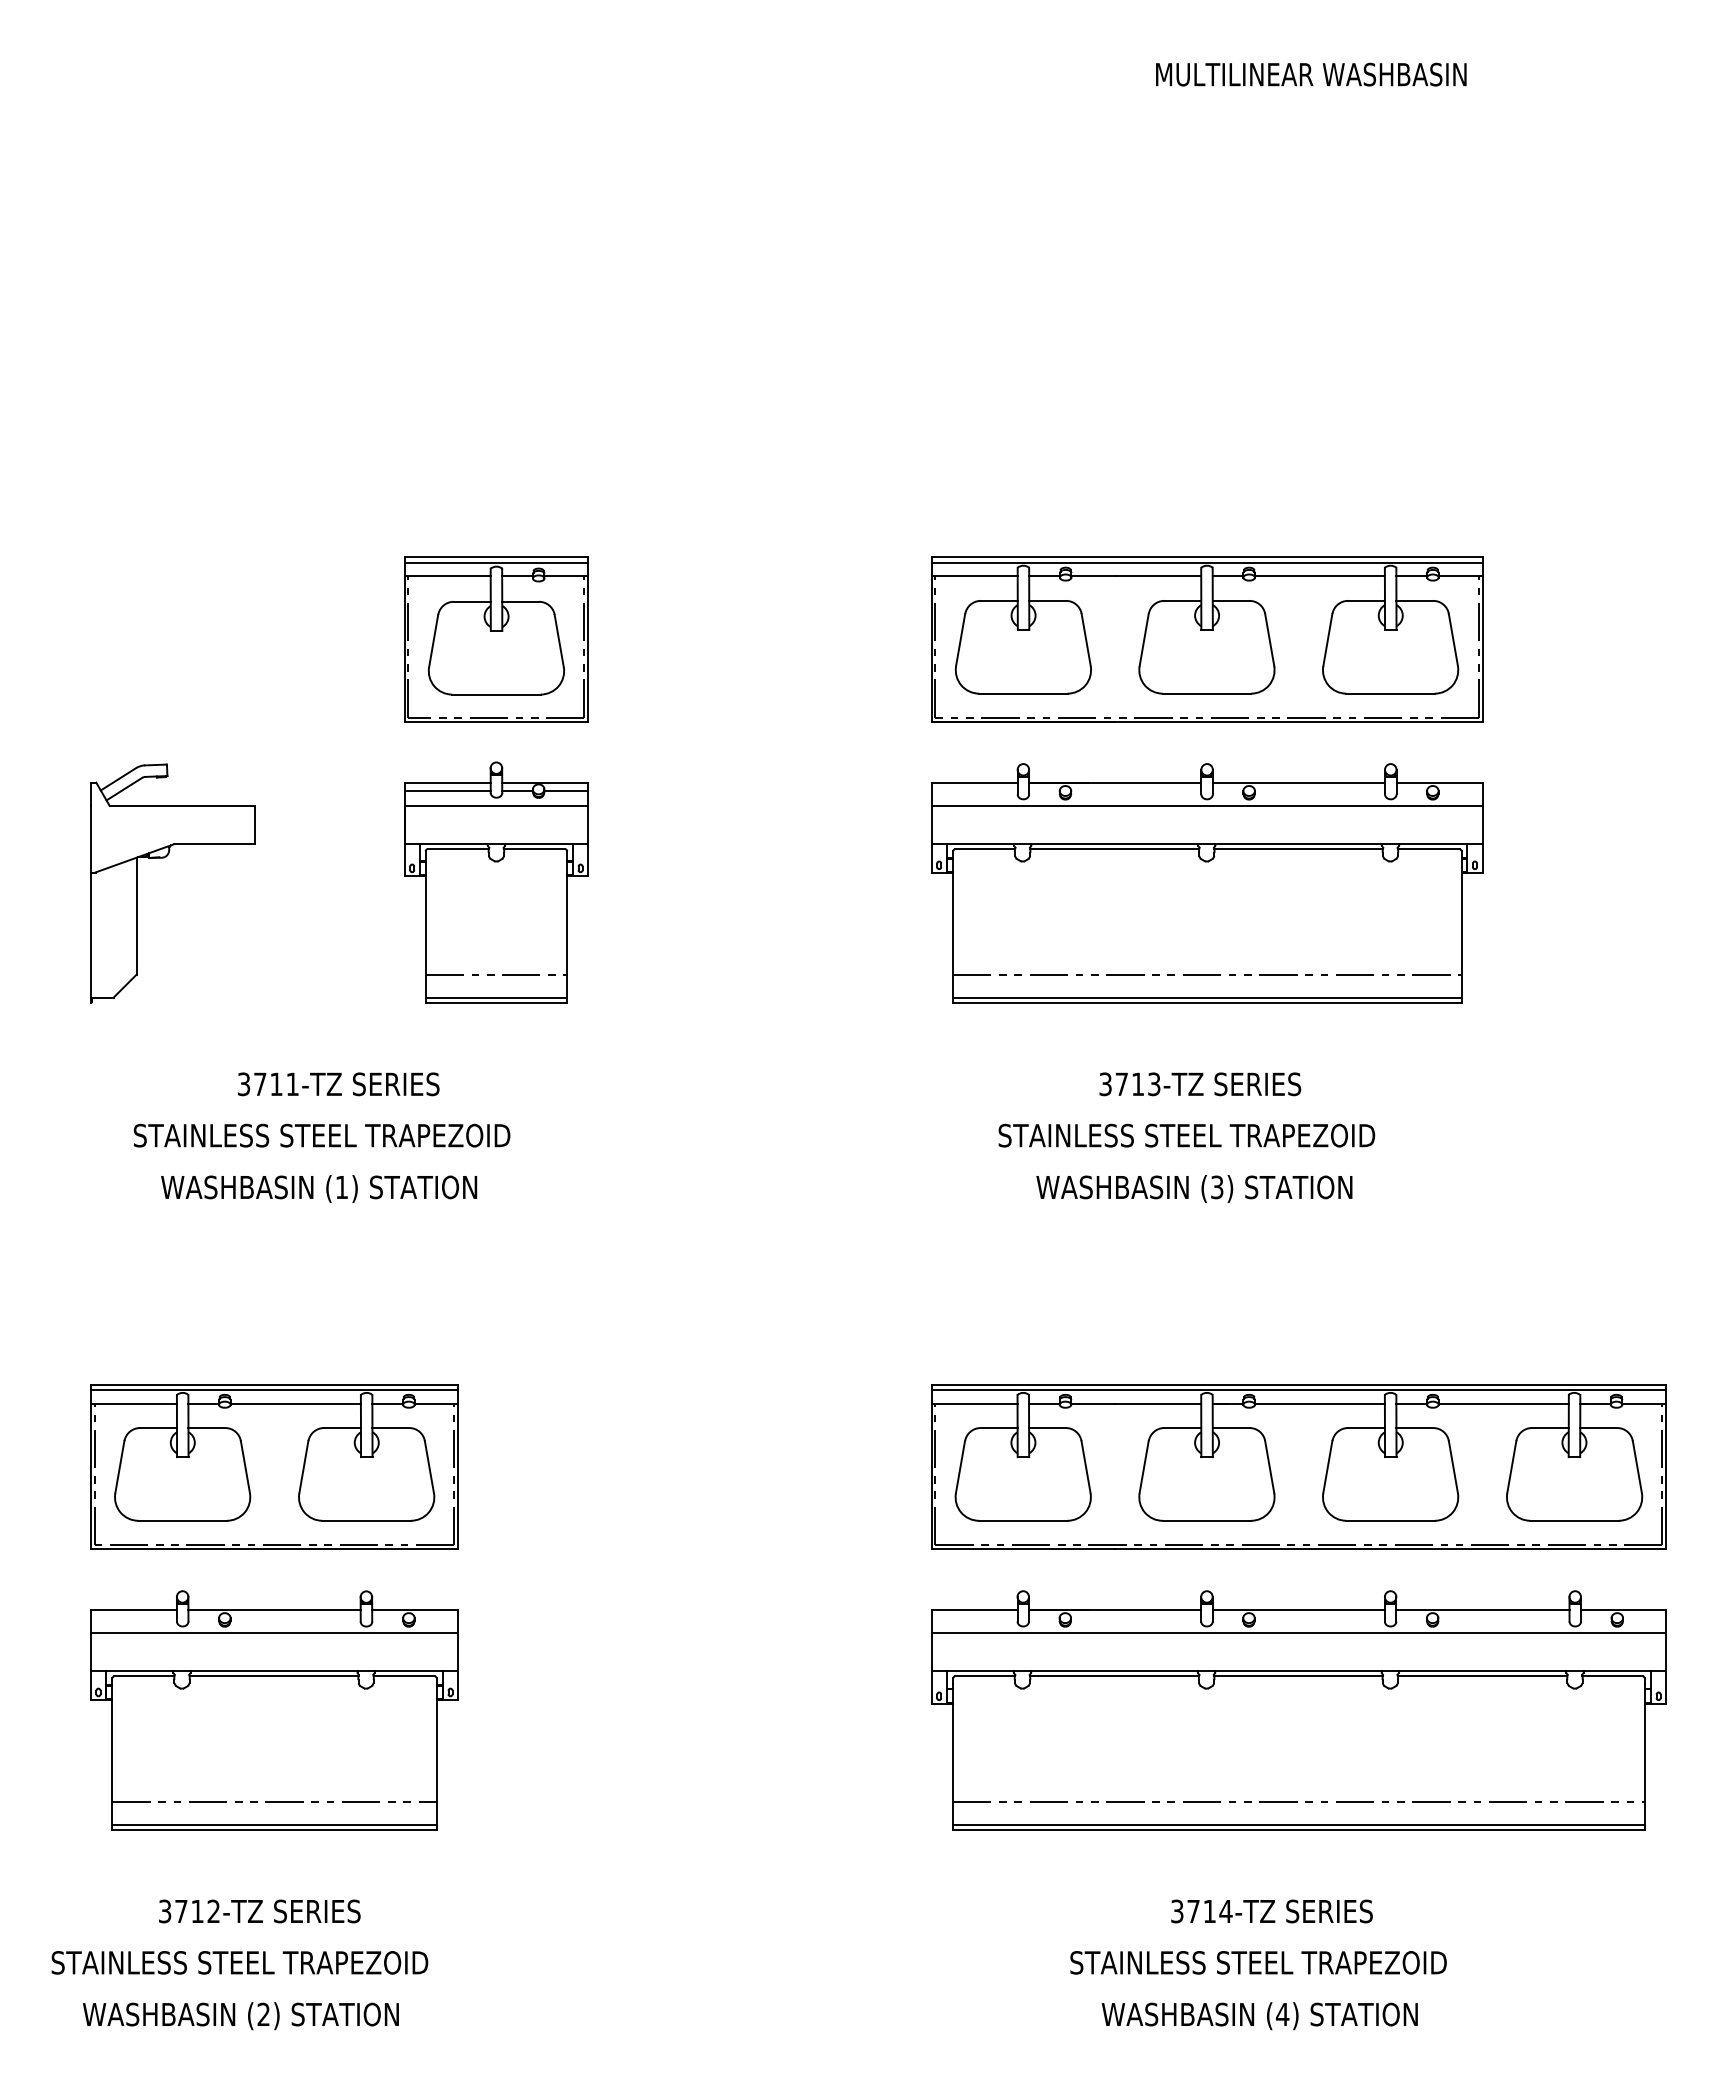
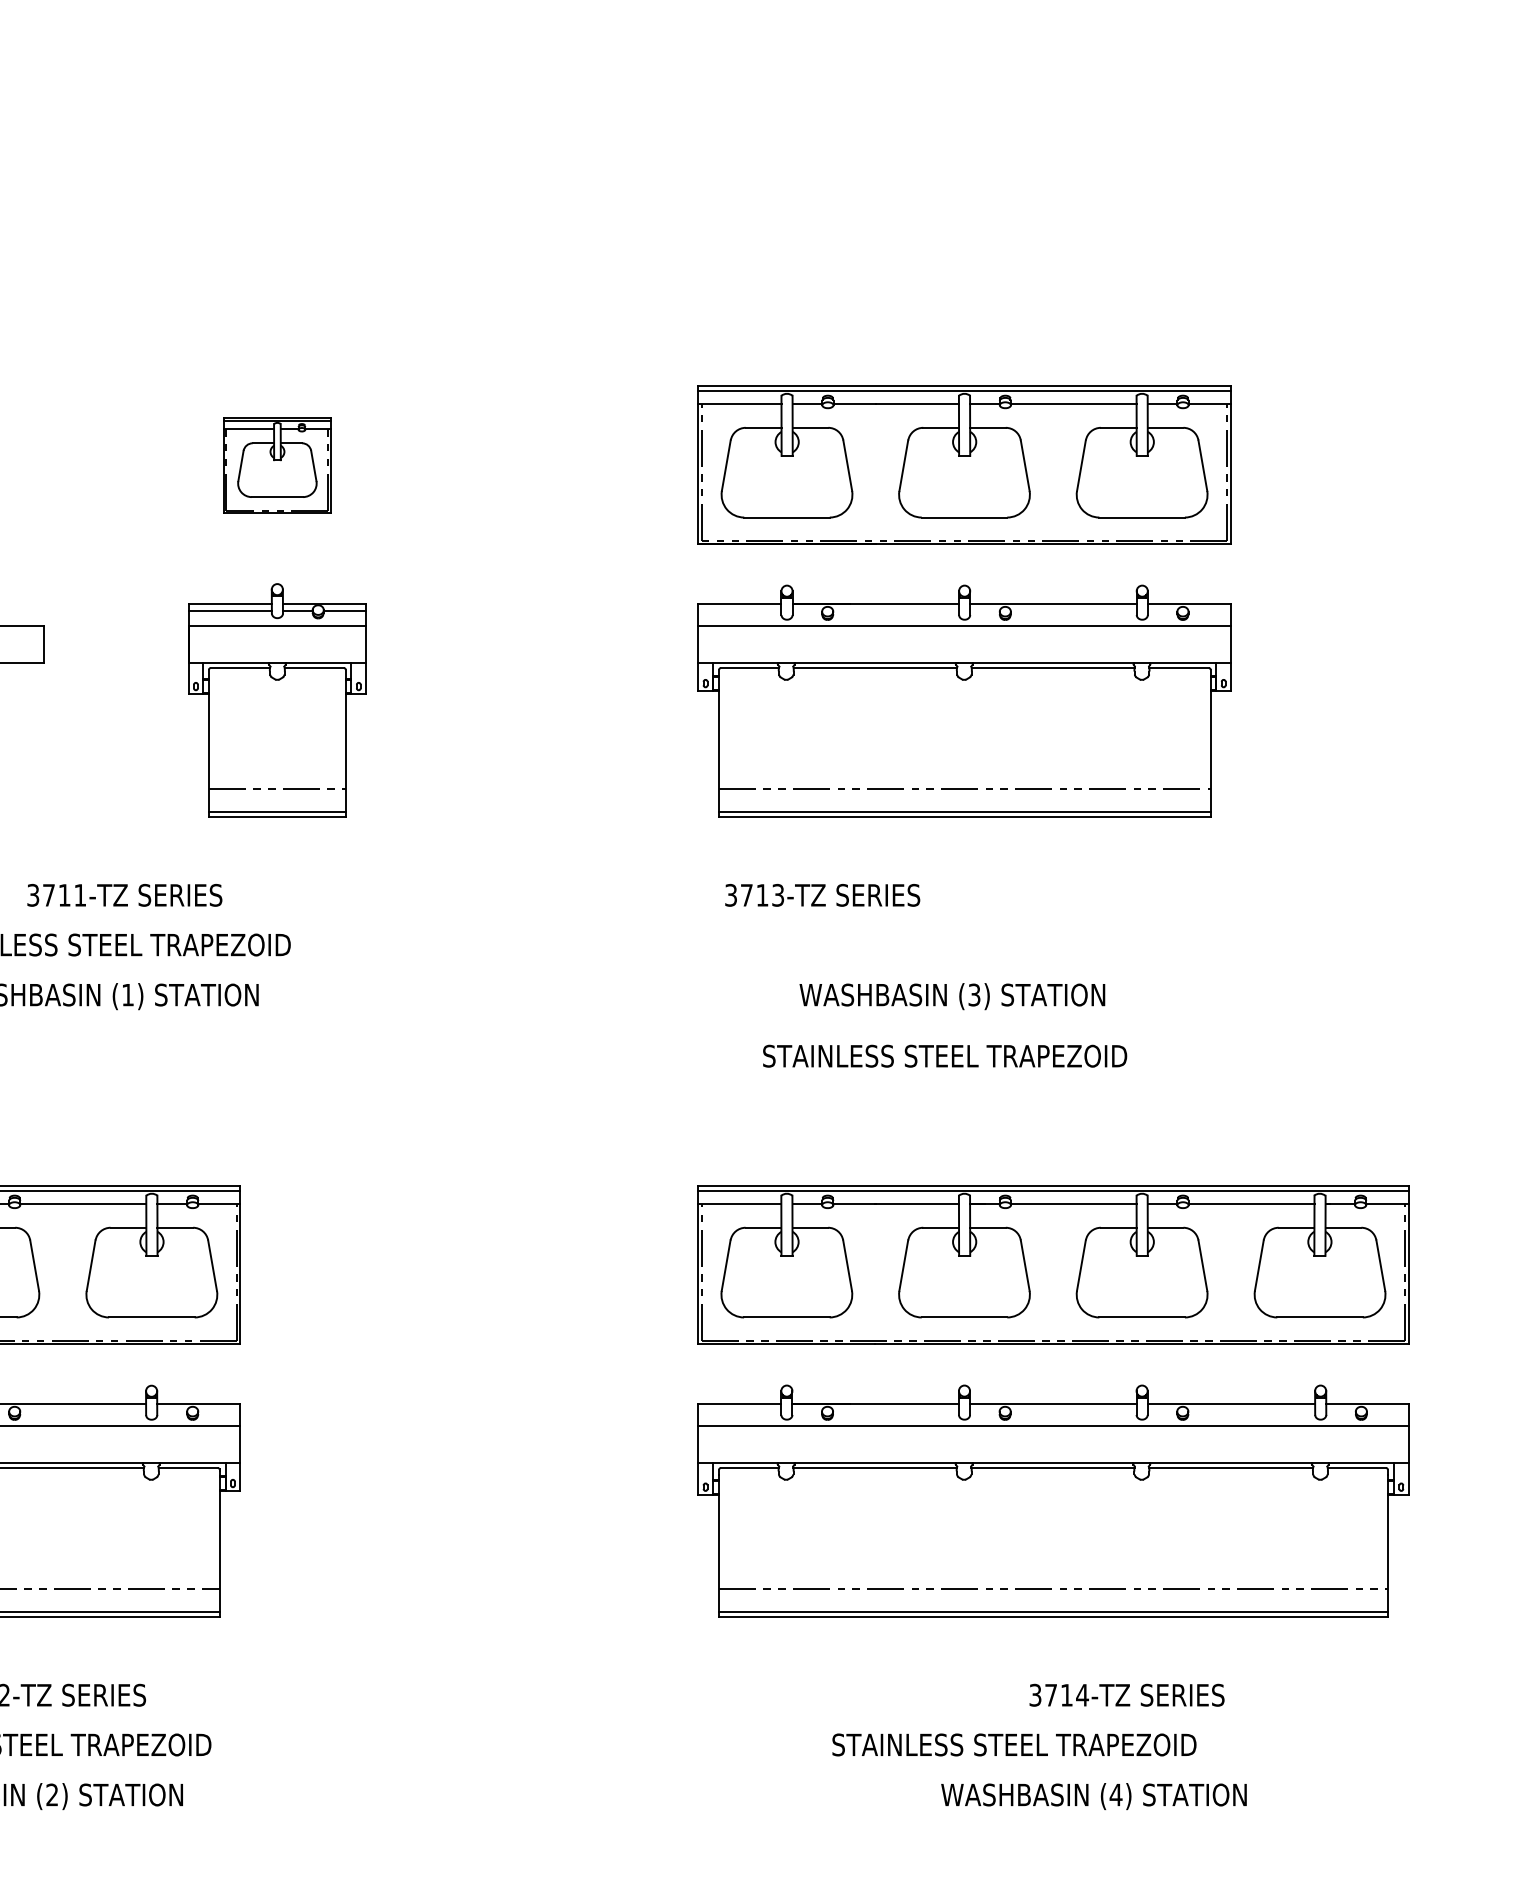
part: (496, 639) -> (277, 465), size x0.6
text: (1200, 1084) -> (822, 895), moved
text: (1186, 1135) -> (944, 1056), moved
text: (1271, 1911) -> (1126, 1695), moved
text: (1259, 2016) -> (1093, 1796), moved

